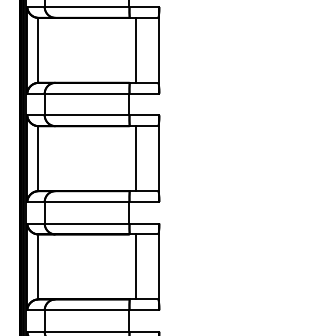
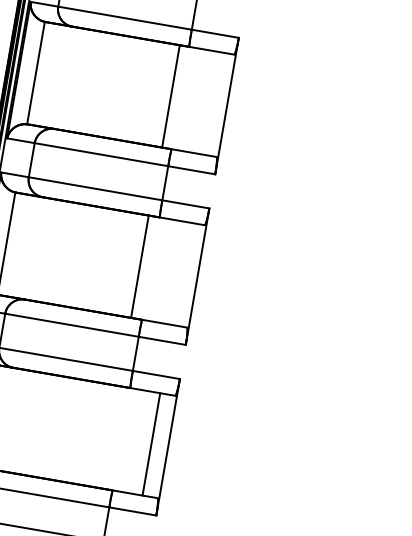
line: (135, 49) -> (170, 94), moved
line: (135, 158) -> (139, 266), moved
line: (135, 266) -> (151, 443), moved

